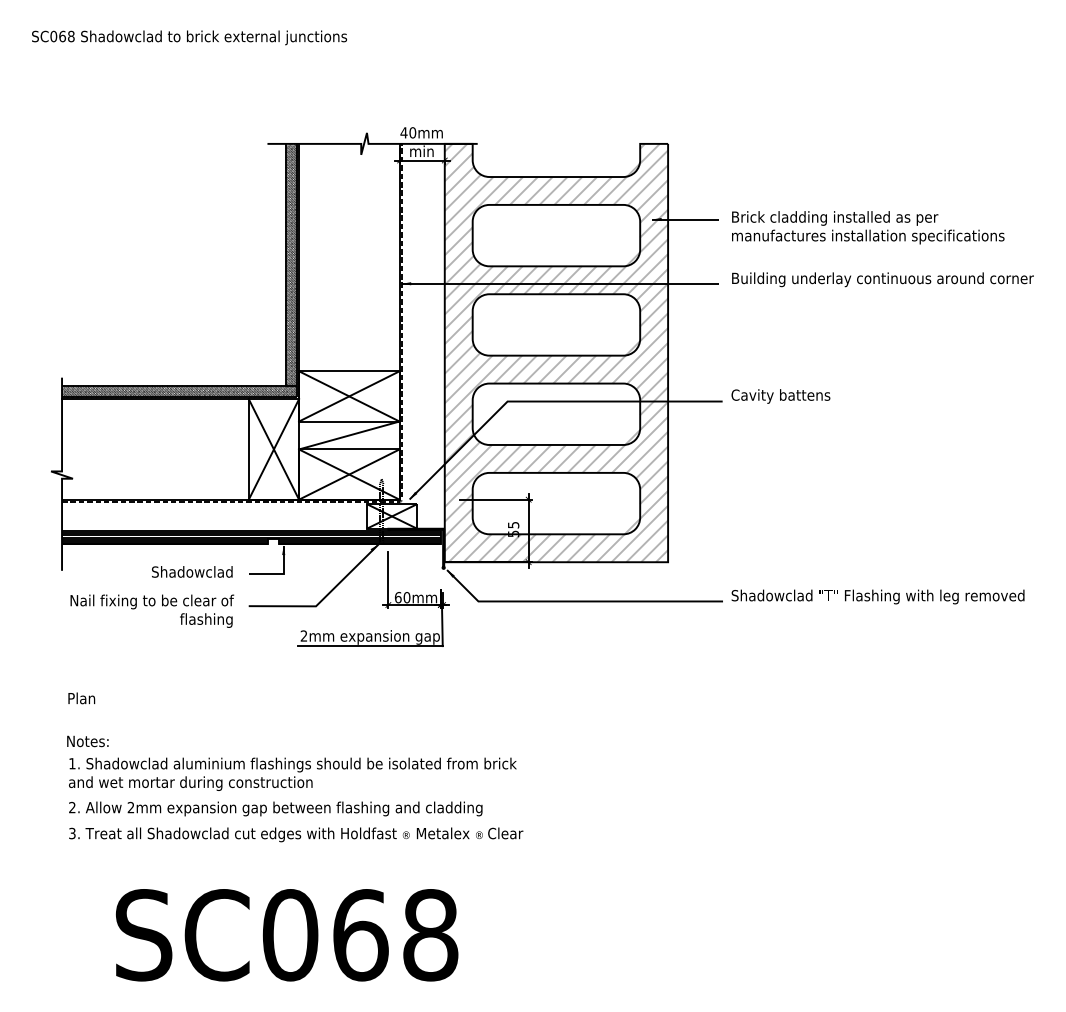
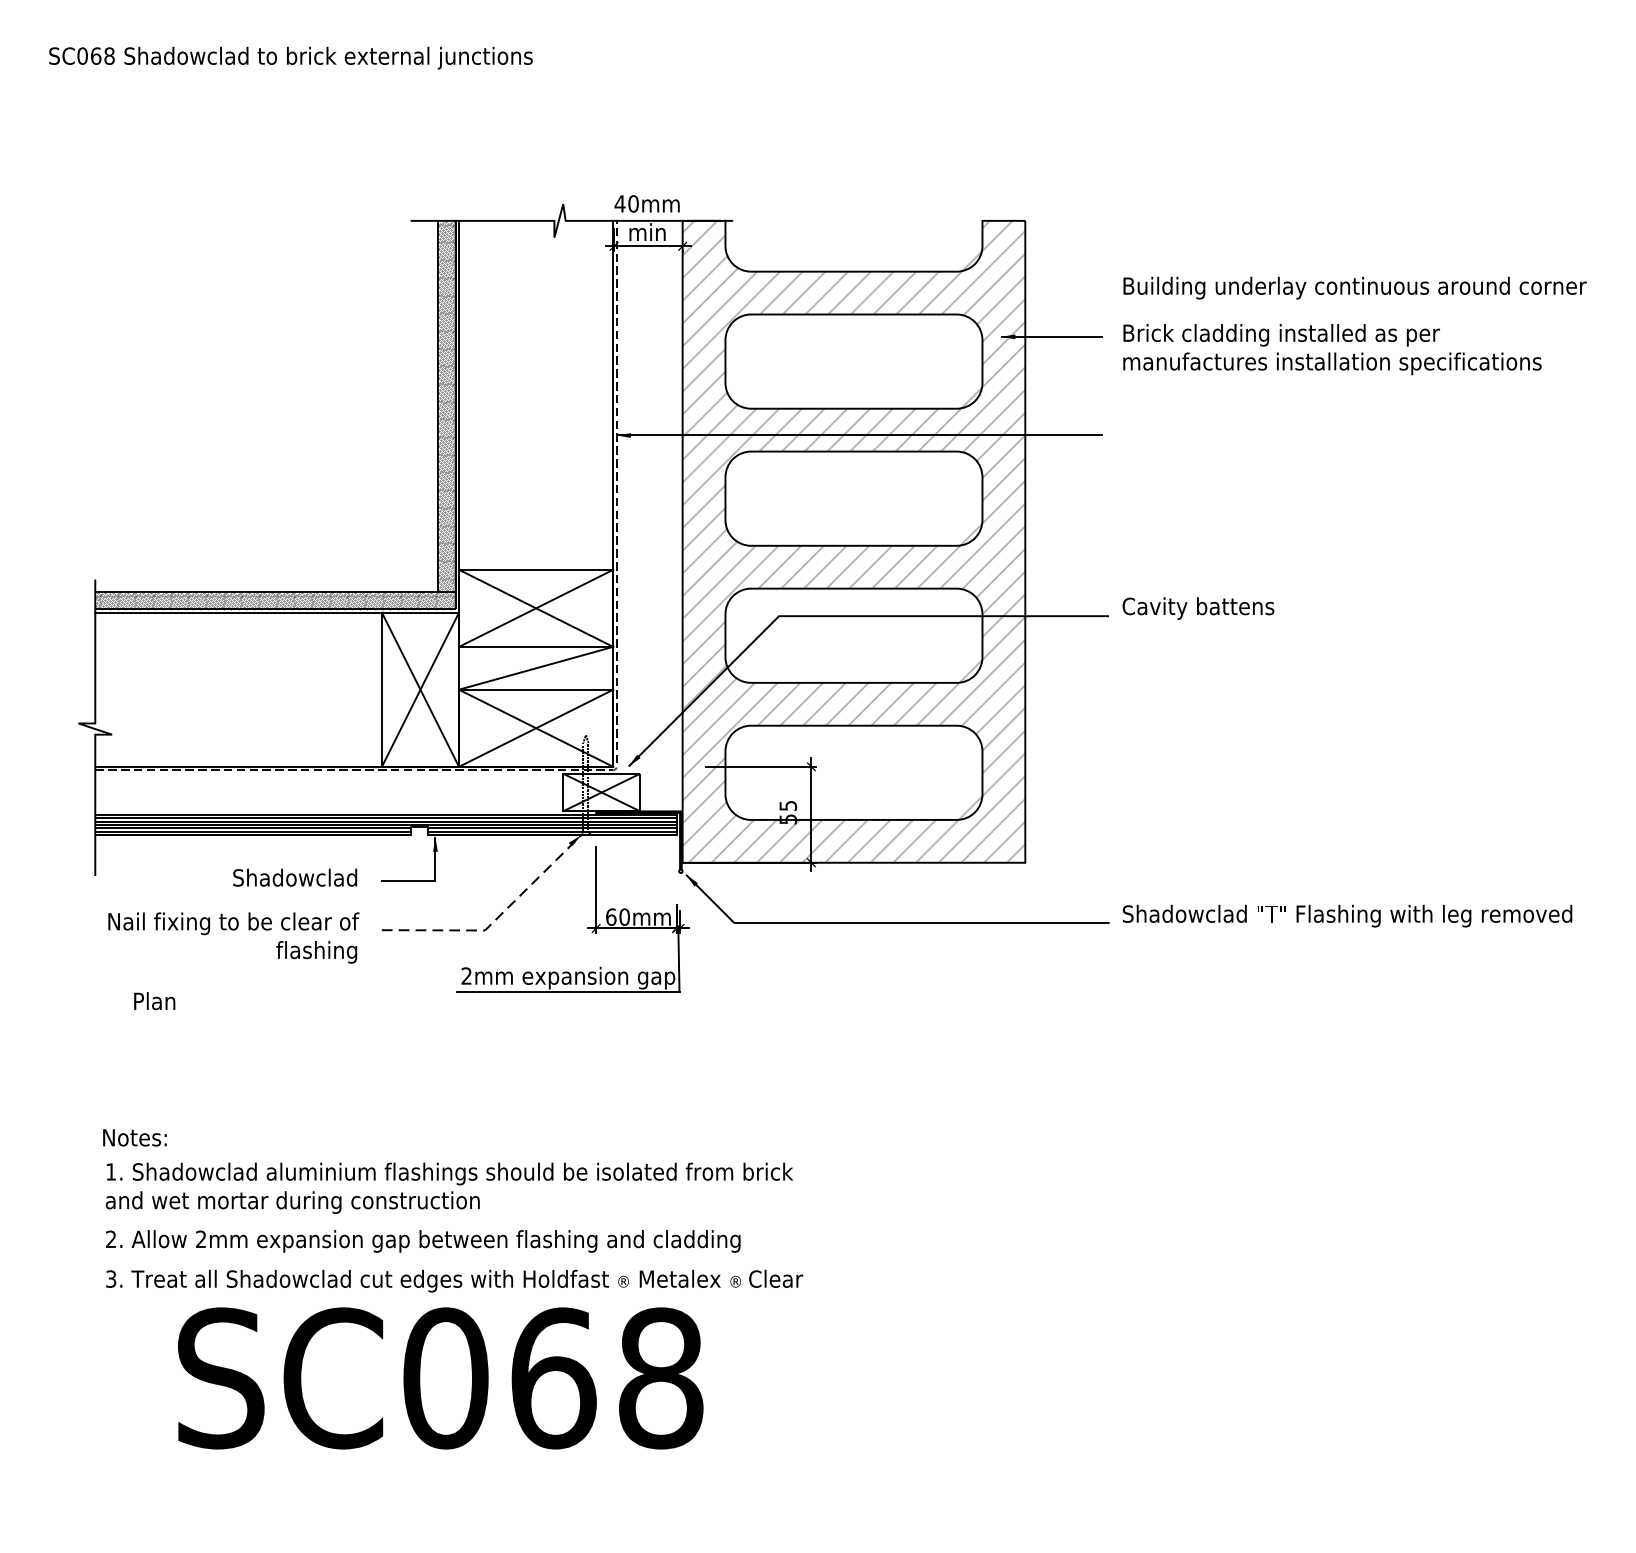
text: (882, 279) -> (1354, 287), moved
line: (323, 599) -> (496, 919), solid -> dashed
text: (81, 698) -> (154, 1001), moved
text: (287, 935) -> (441, 1378), moved

